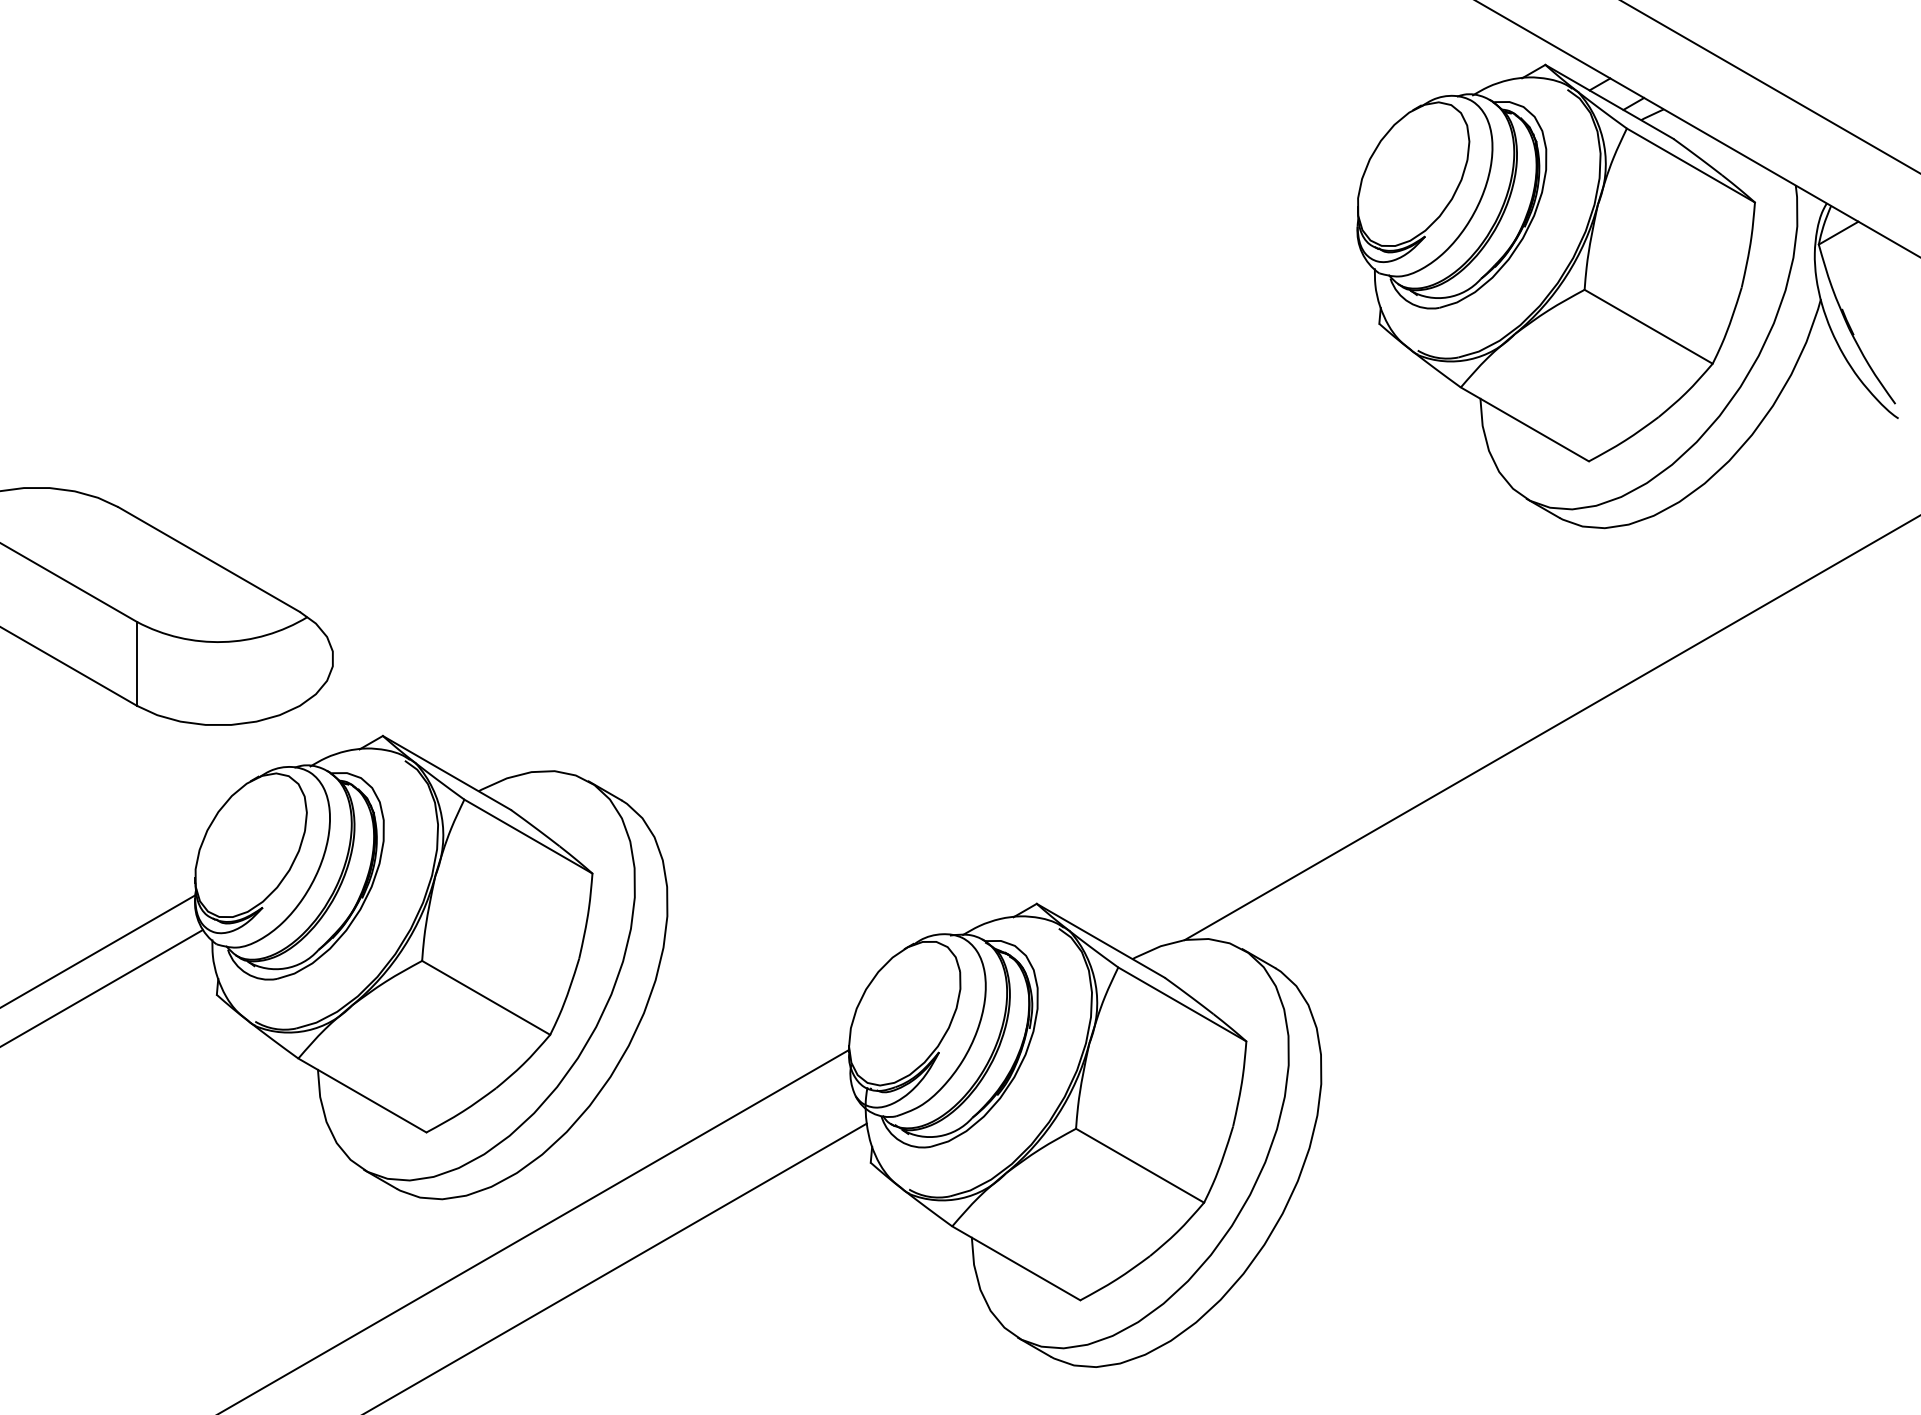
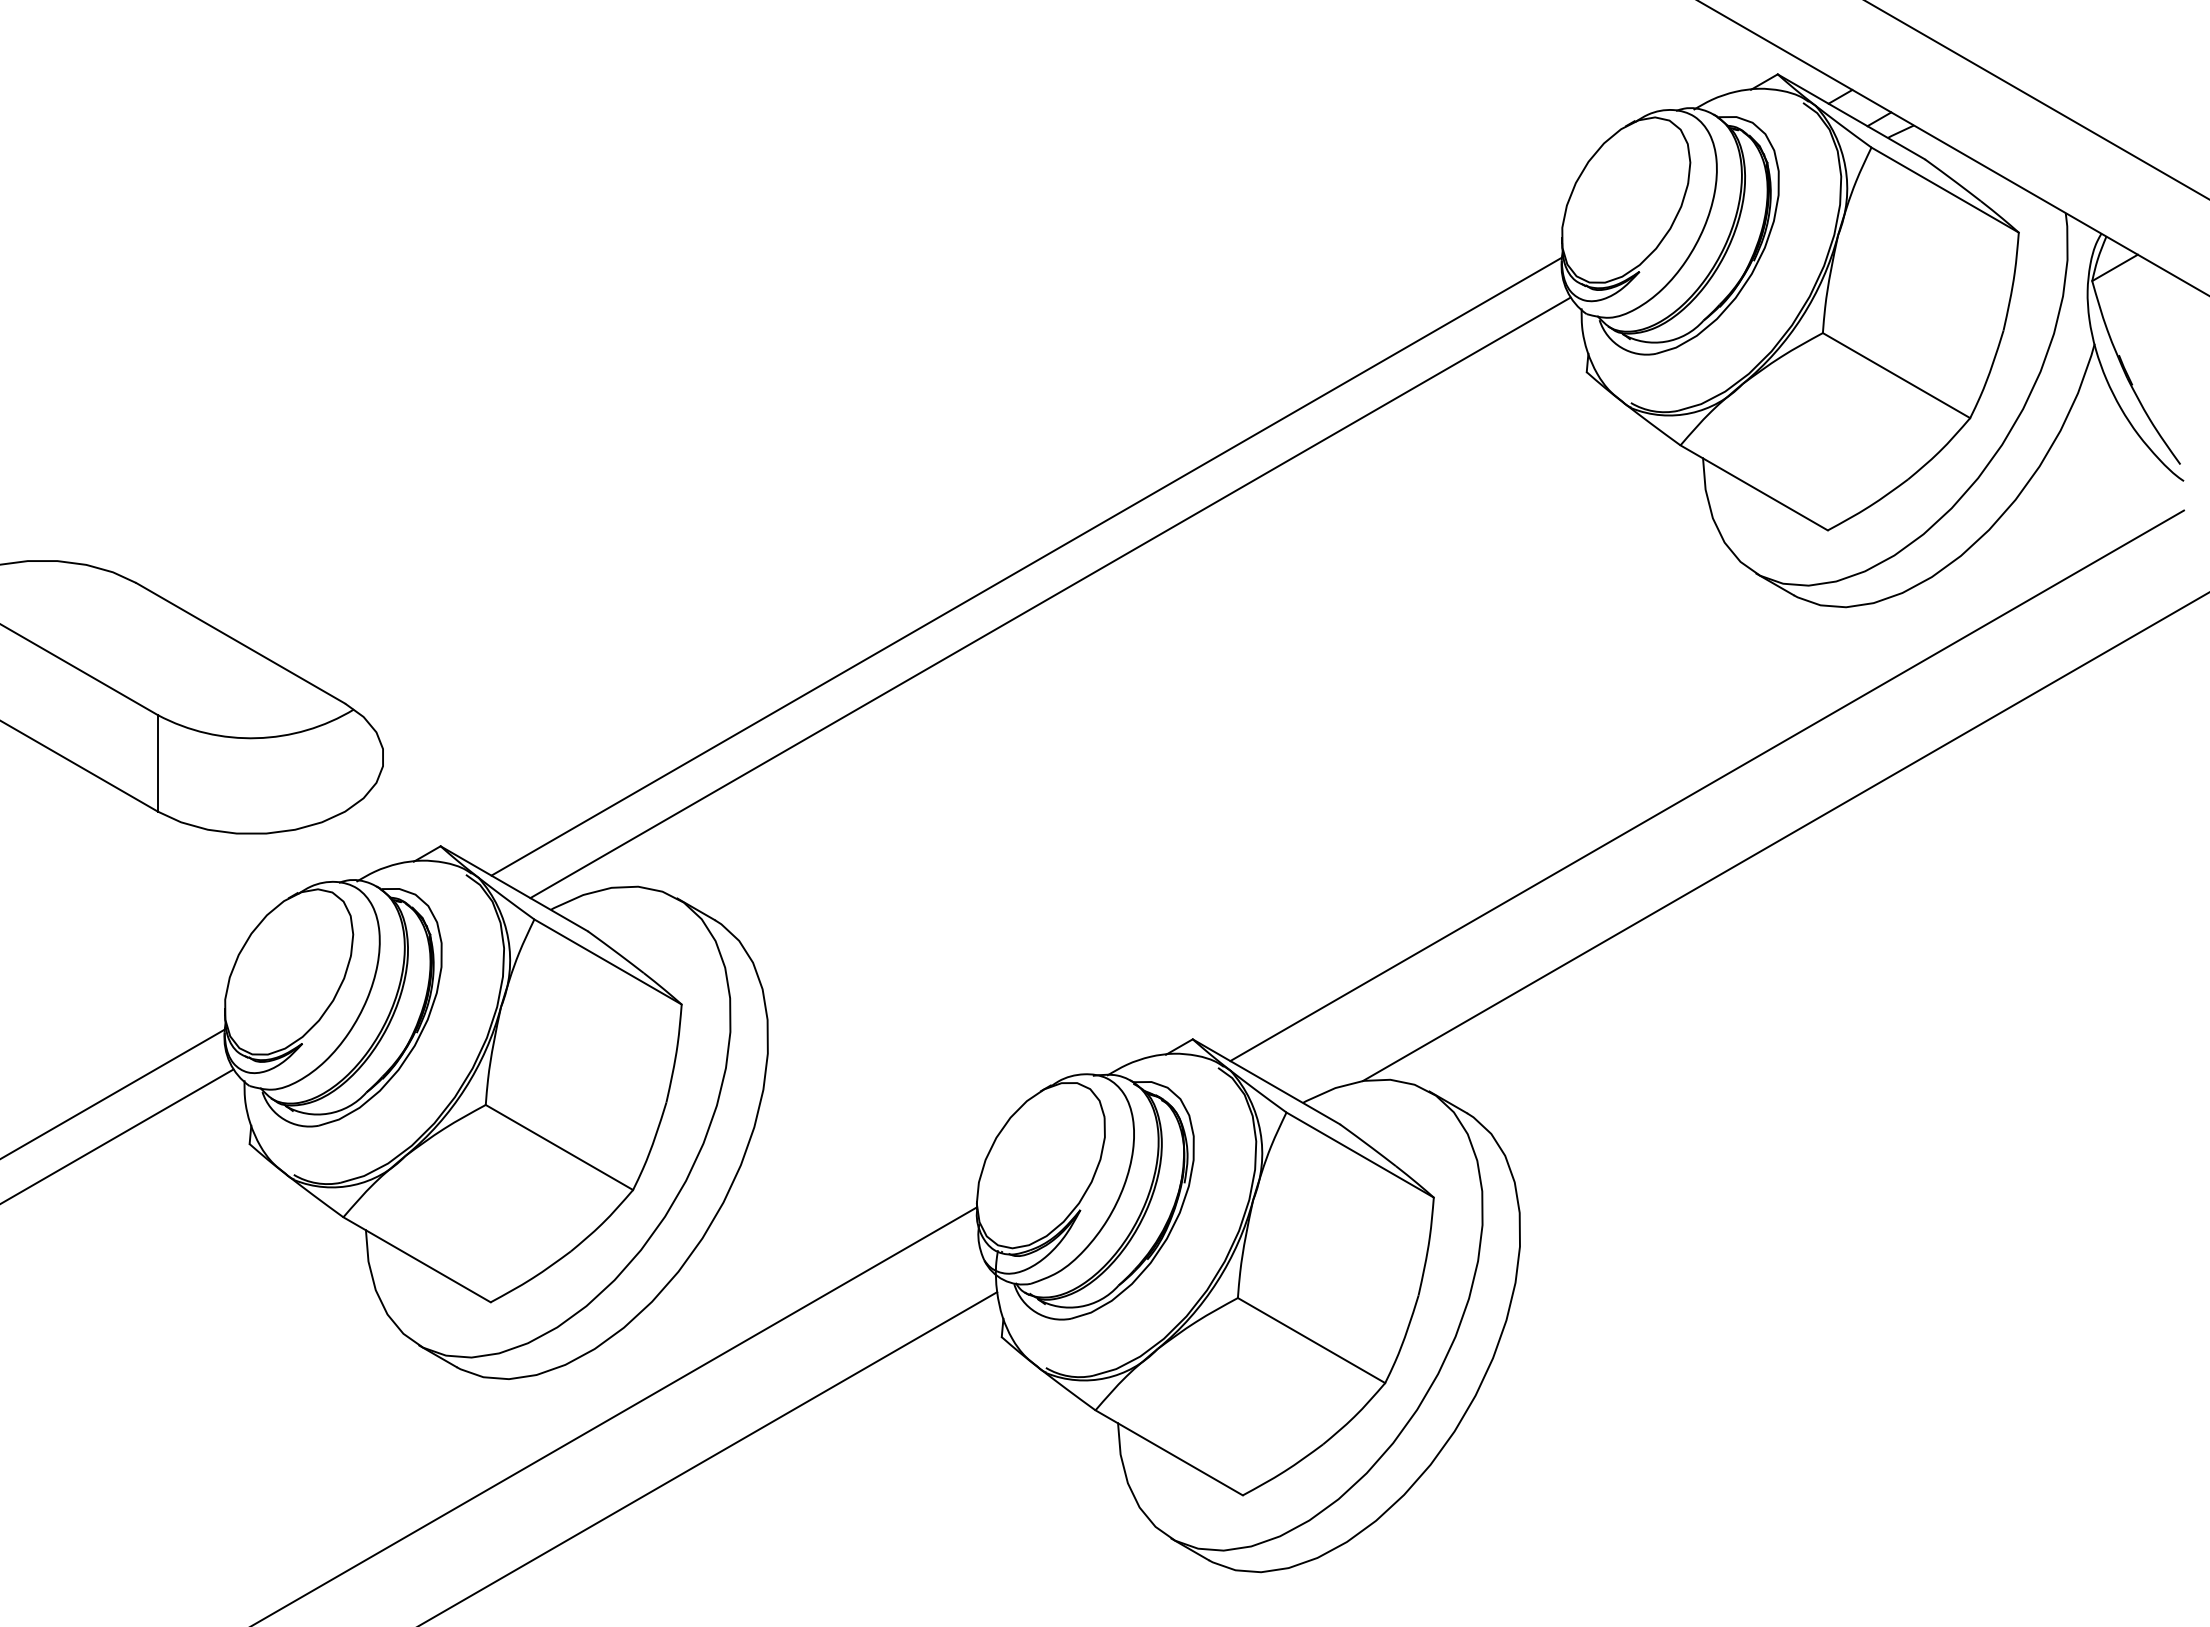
line: (892, 492) -> (1026, 566), added
line: (913, 519) -> (1050, 597), added
line: (1483, 683) -> (1706, 785), added

